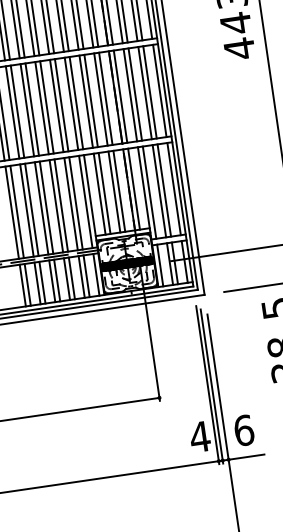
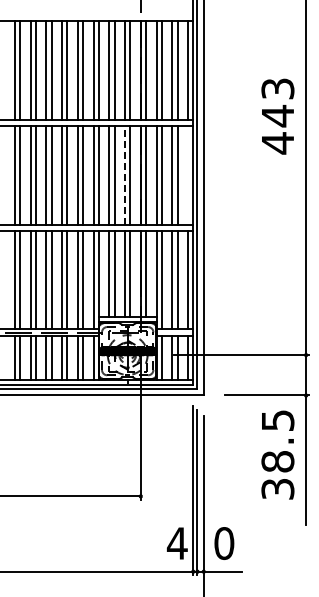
line: (160, 90) -> (188, 174), removed
line: (101, 98) -> (125, 174), solid -> dashed
text: (244, 430) -> (224, 543), 6 -> 0

